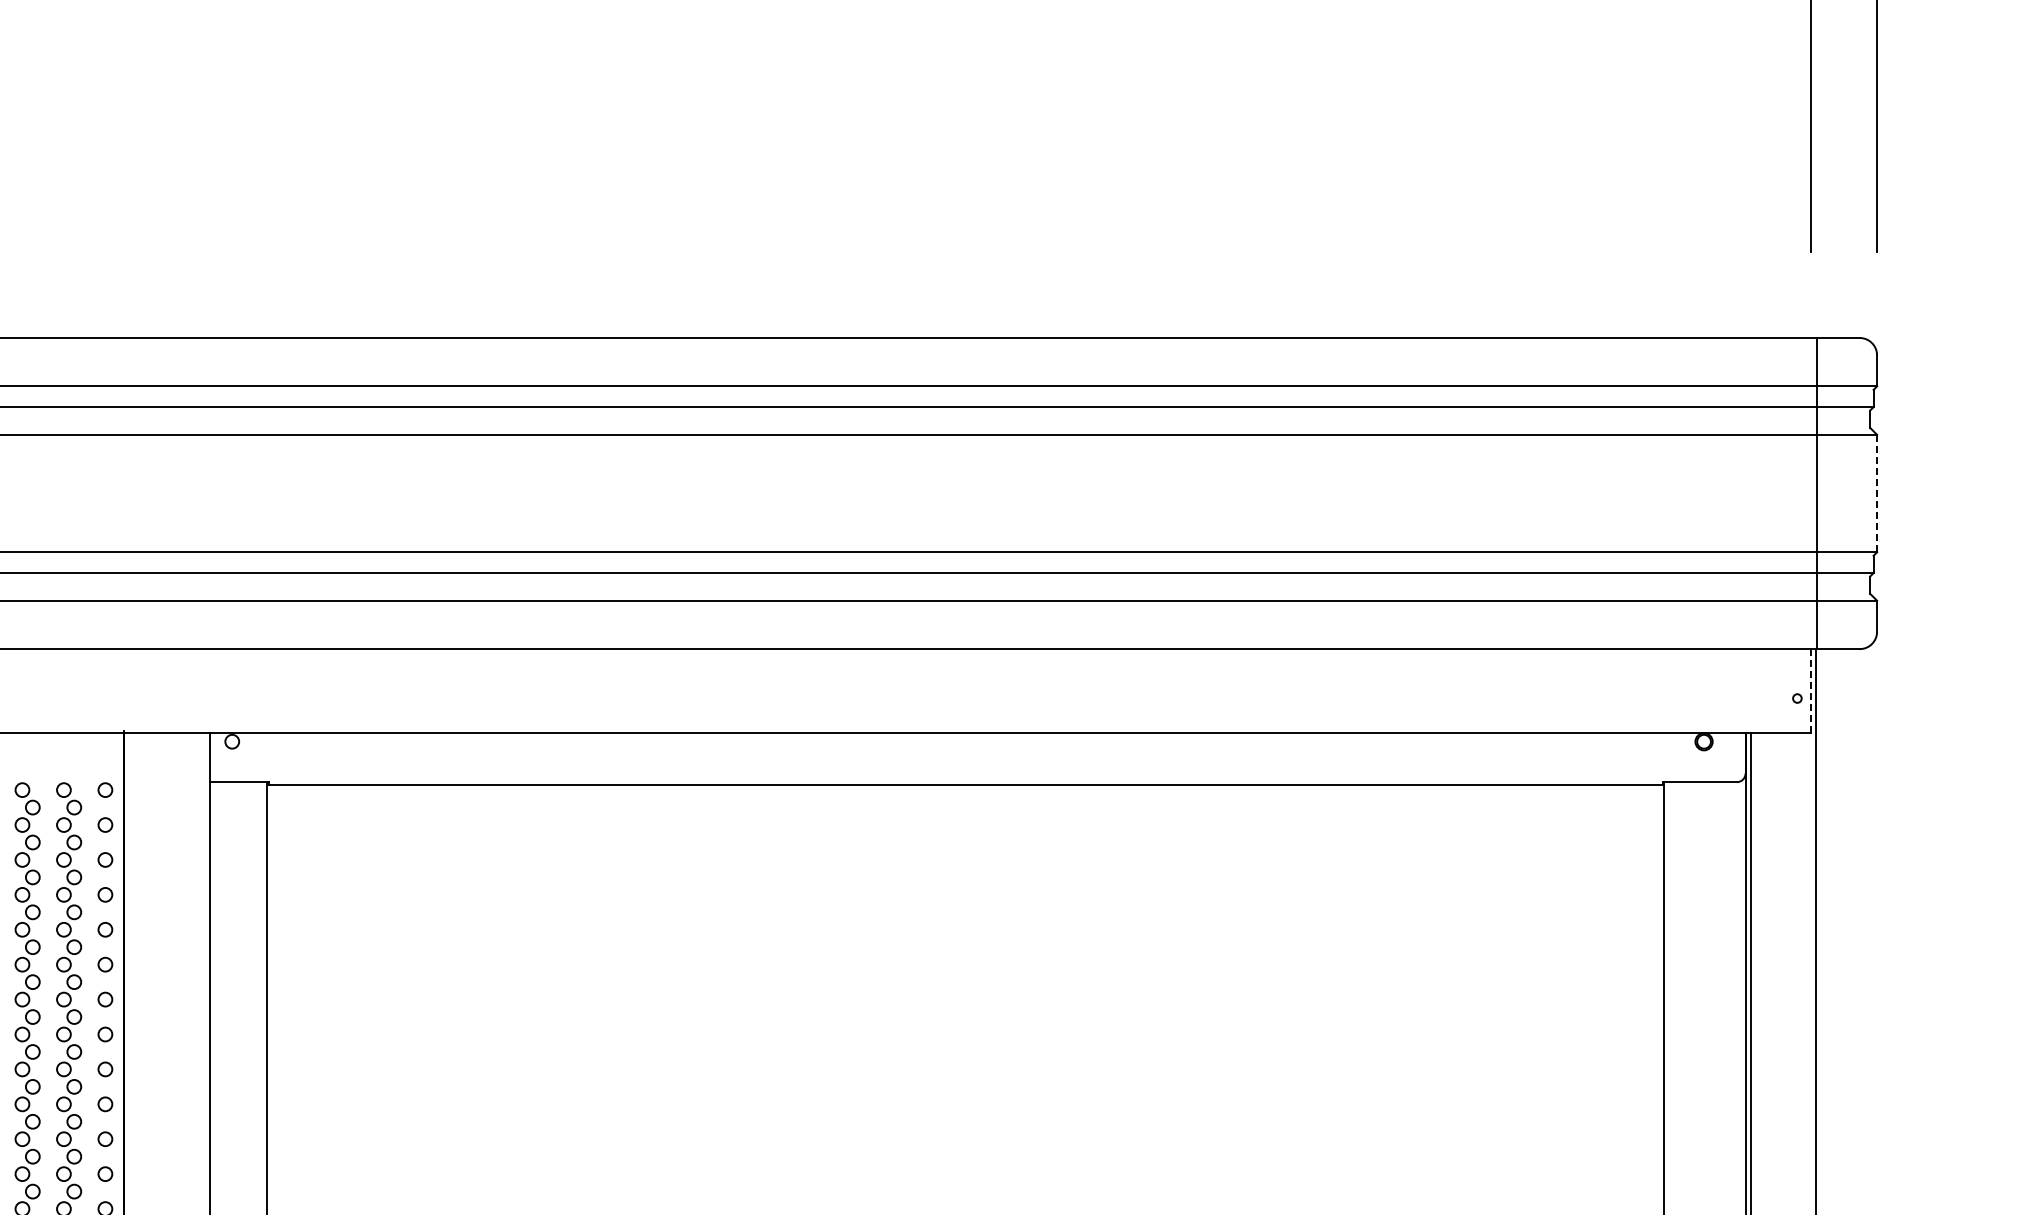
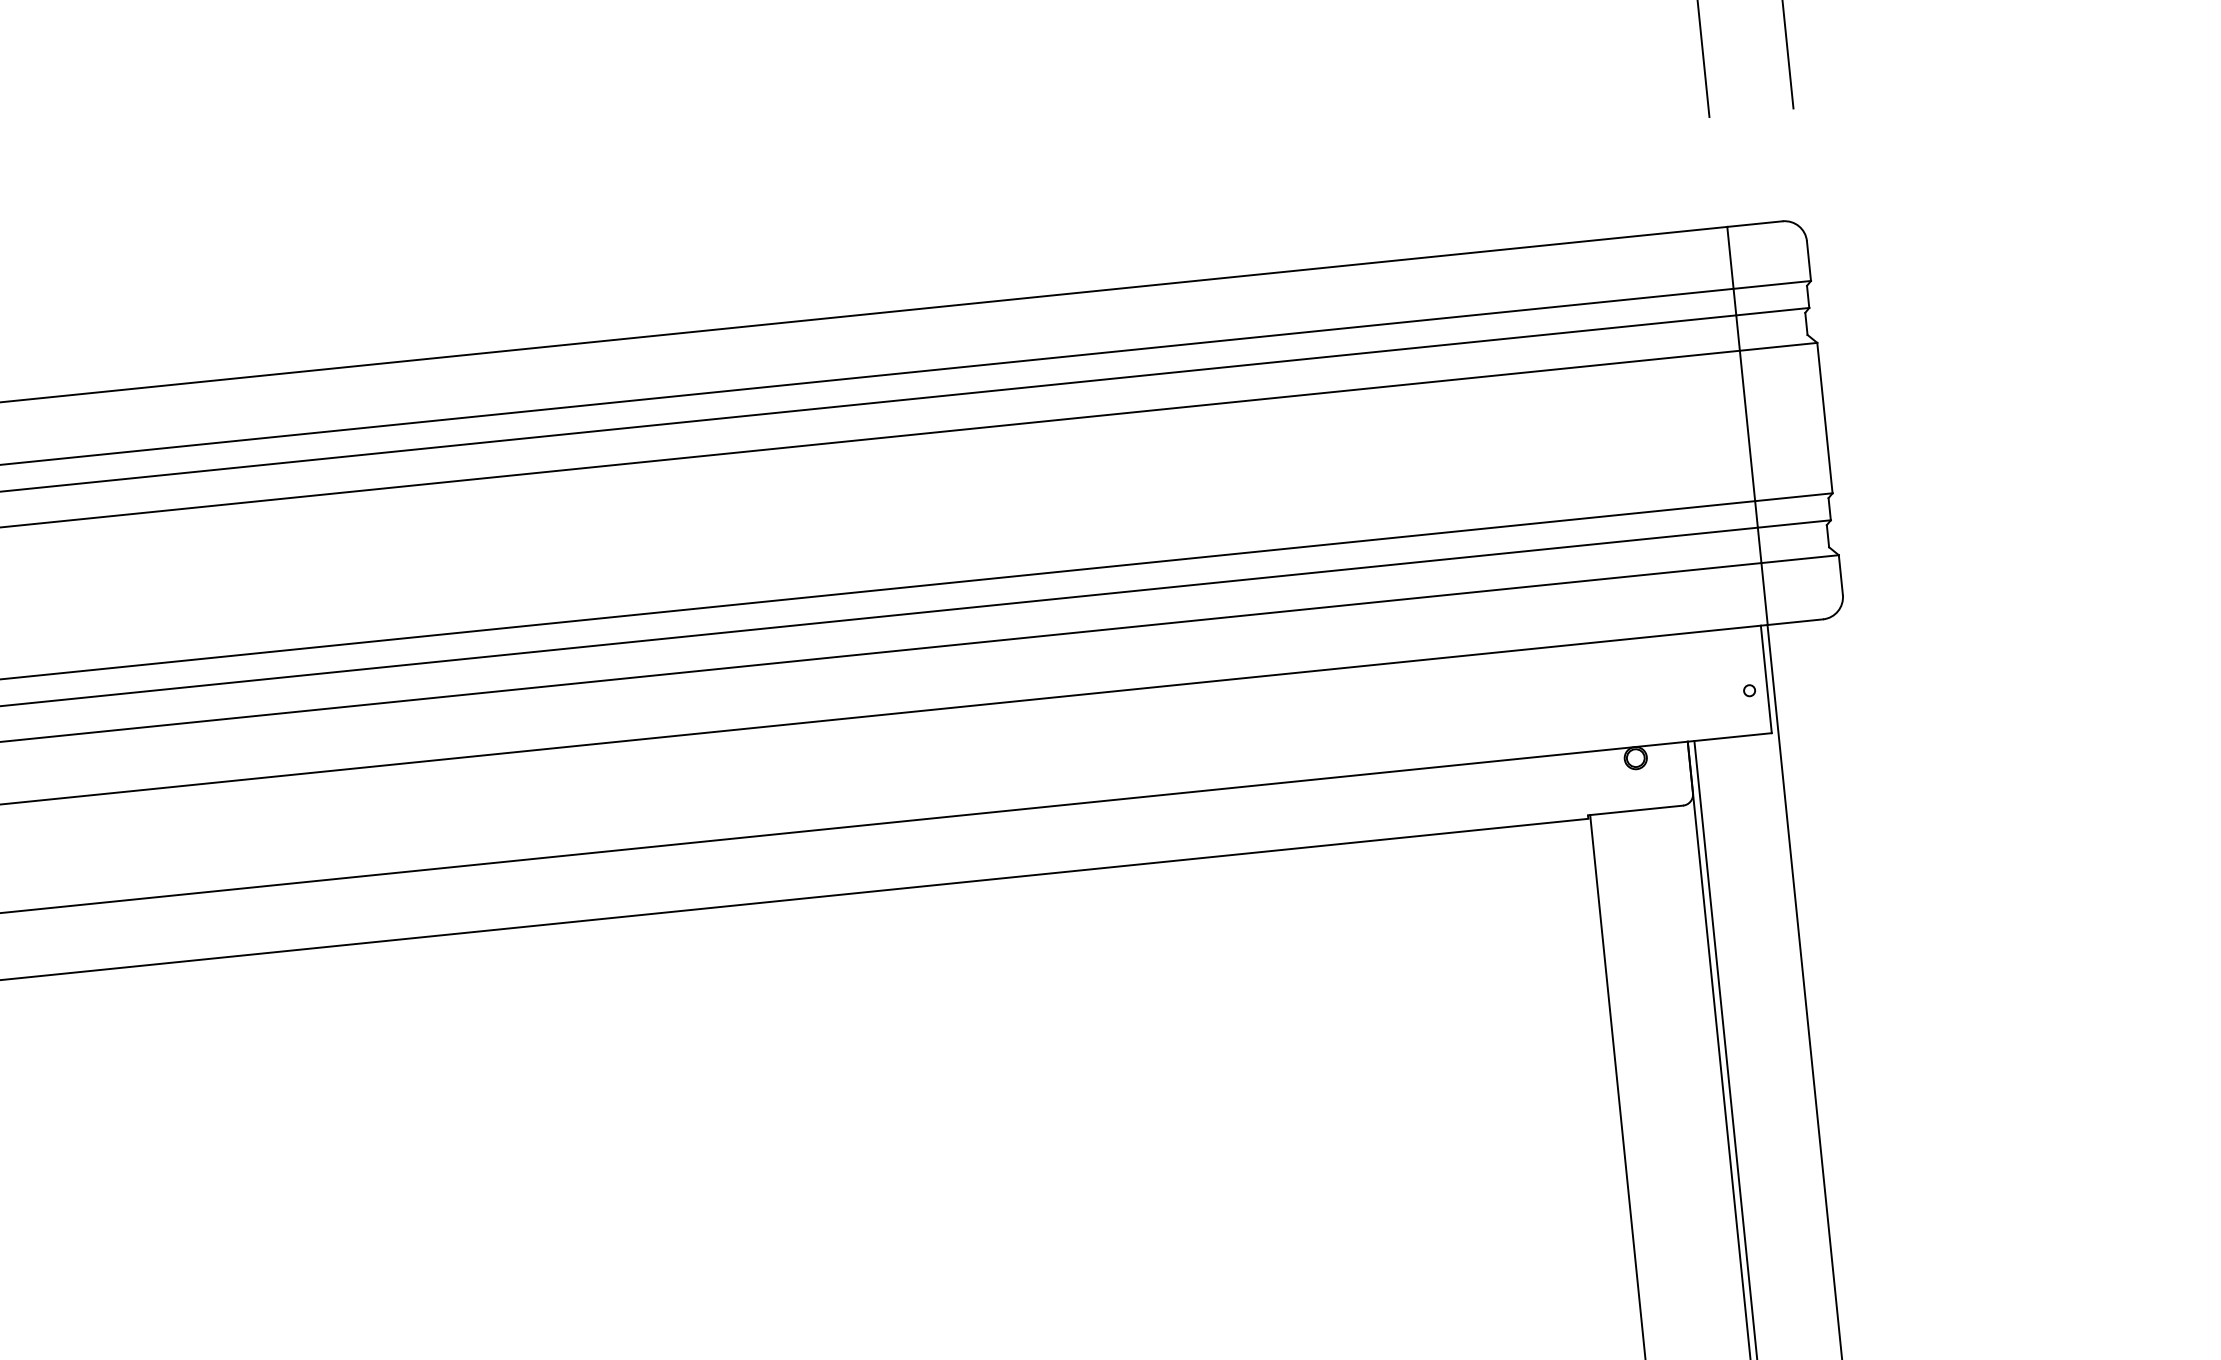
line: (1877, 493) -> (1825, 417), dashed -> solid
line: (1811, 691) -> (1766, 679), dashed -> solid

